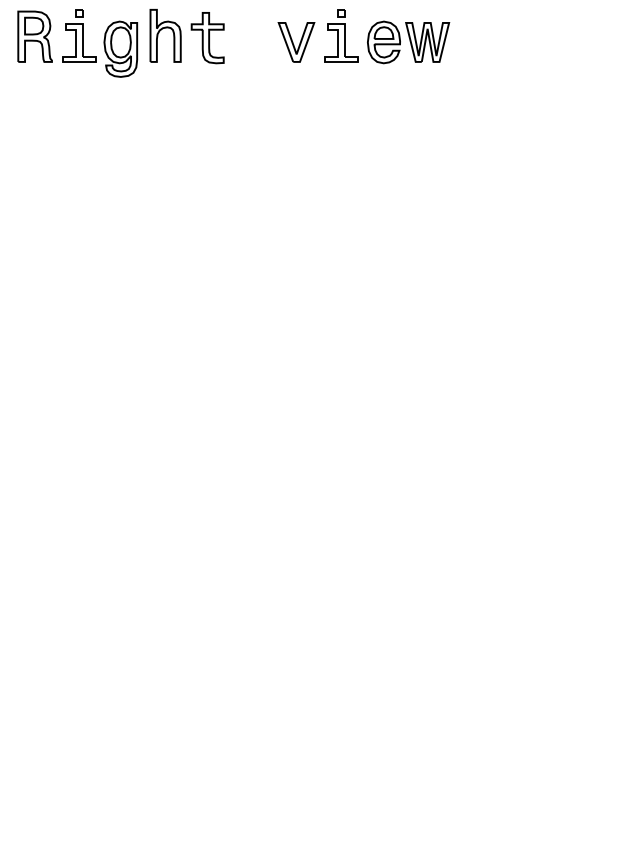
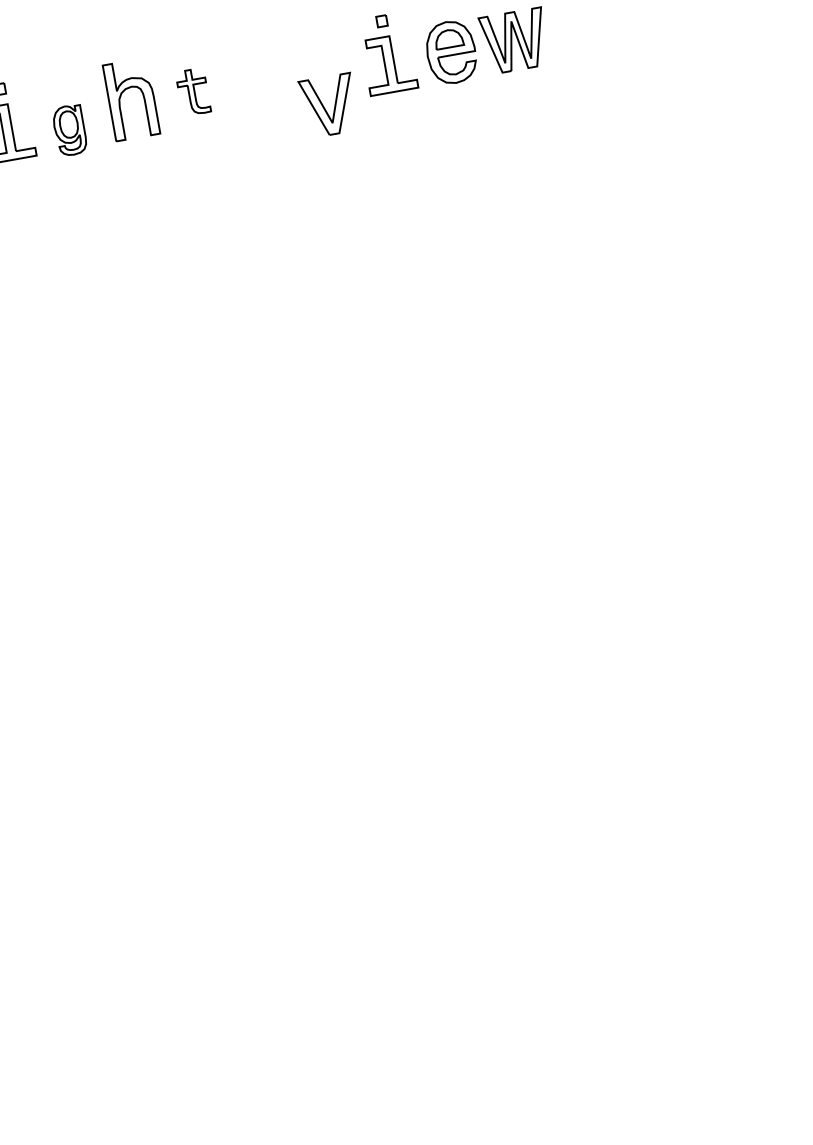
part: (207, 38) -> (193, 92), size x0.6
part: (296, 42) -> (329, 105), moved
part: (120, 48) -> (69, 129), size x0.6

